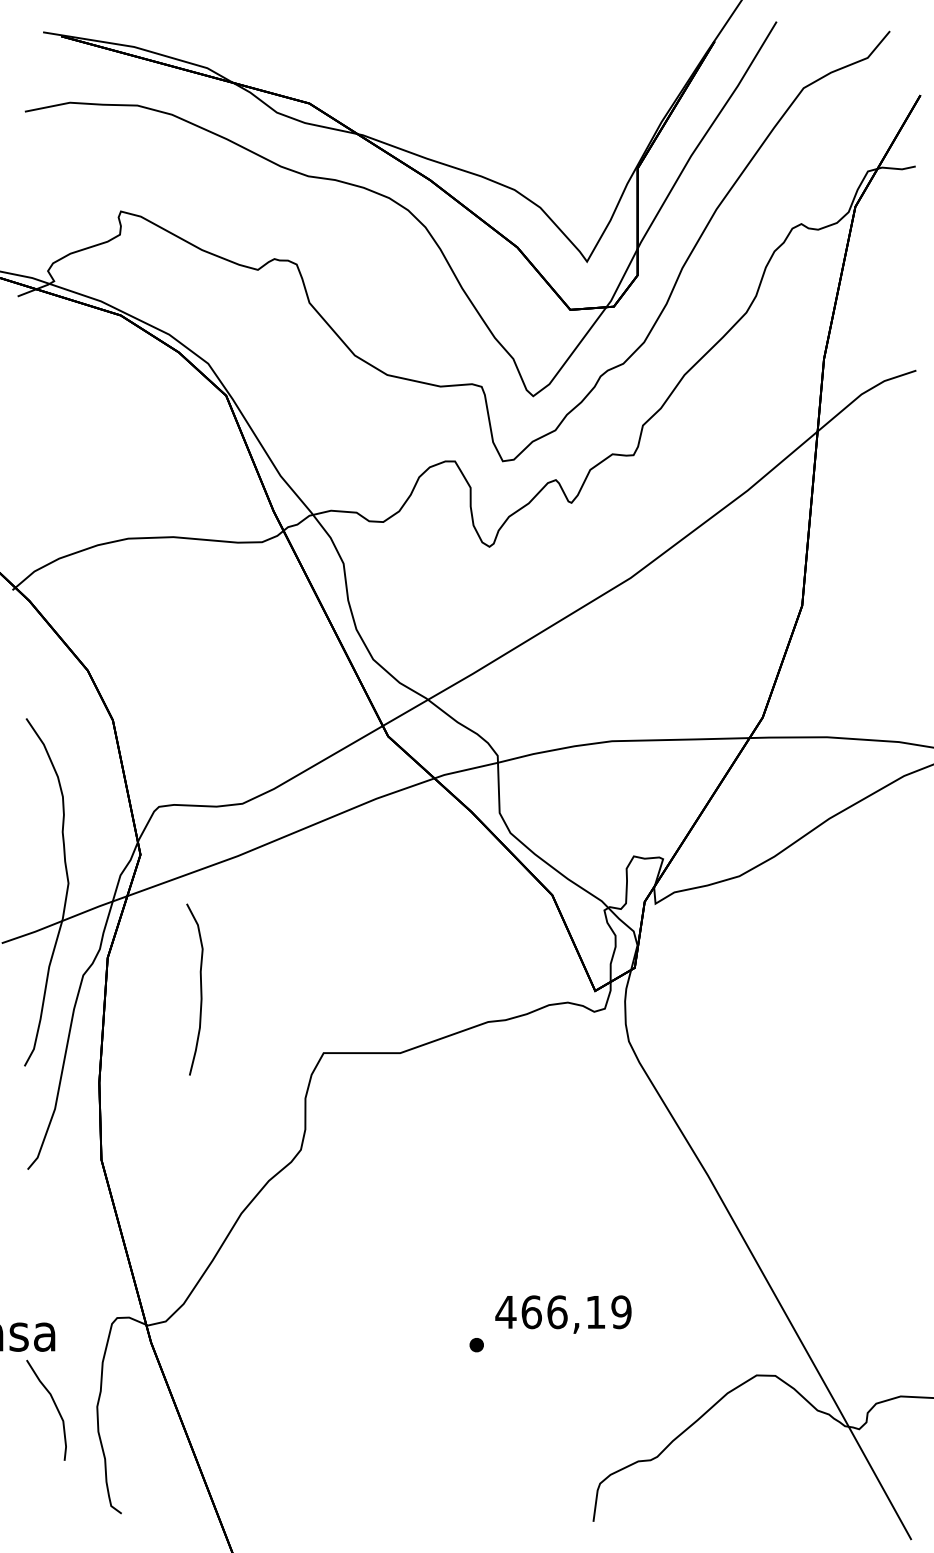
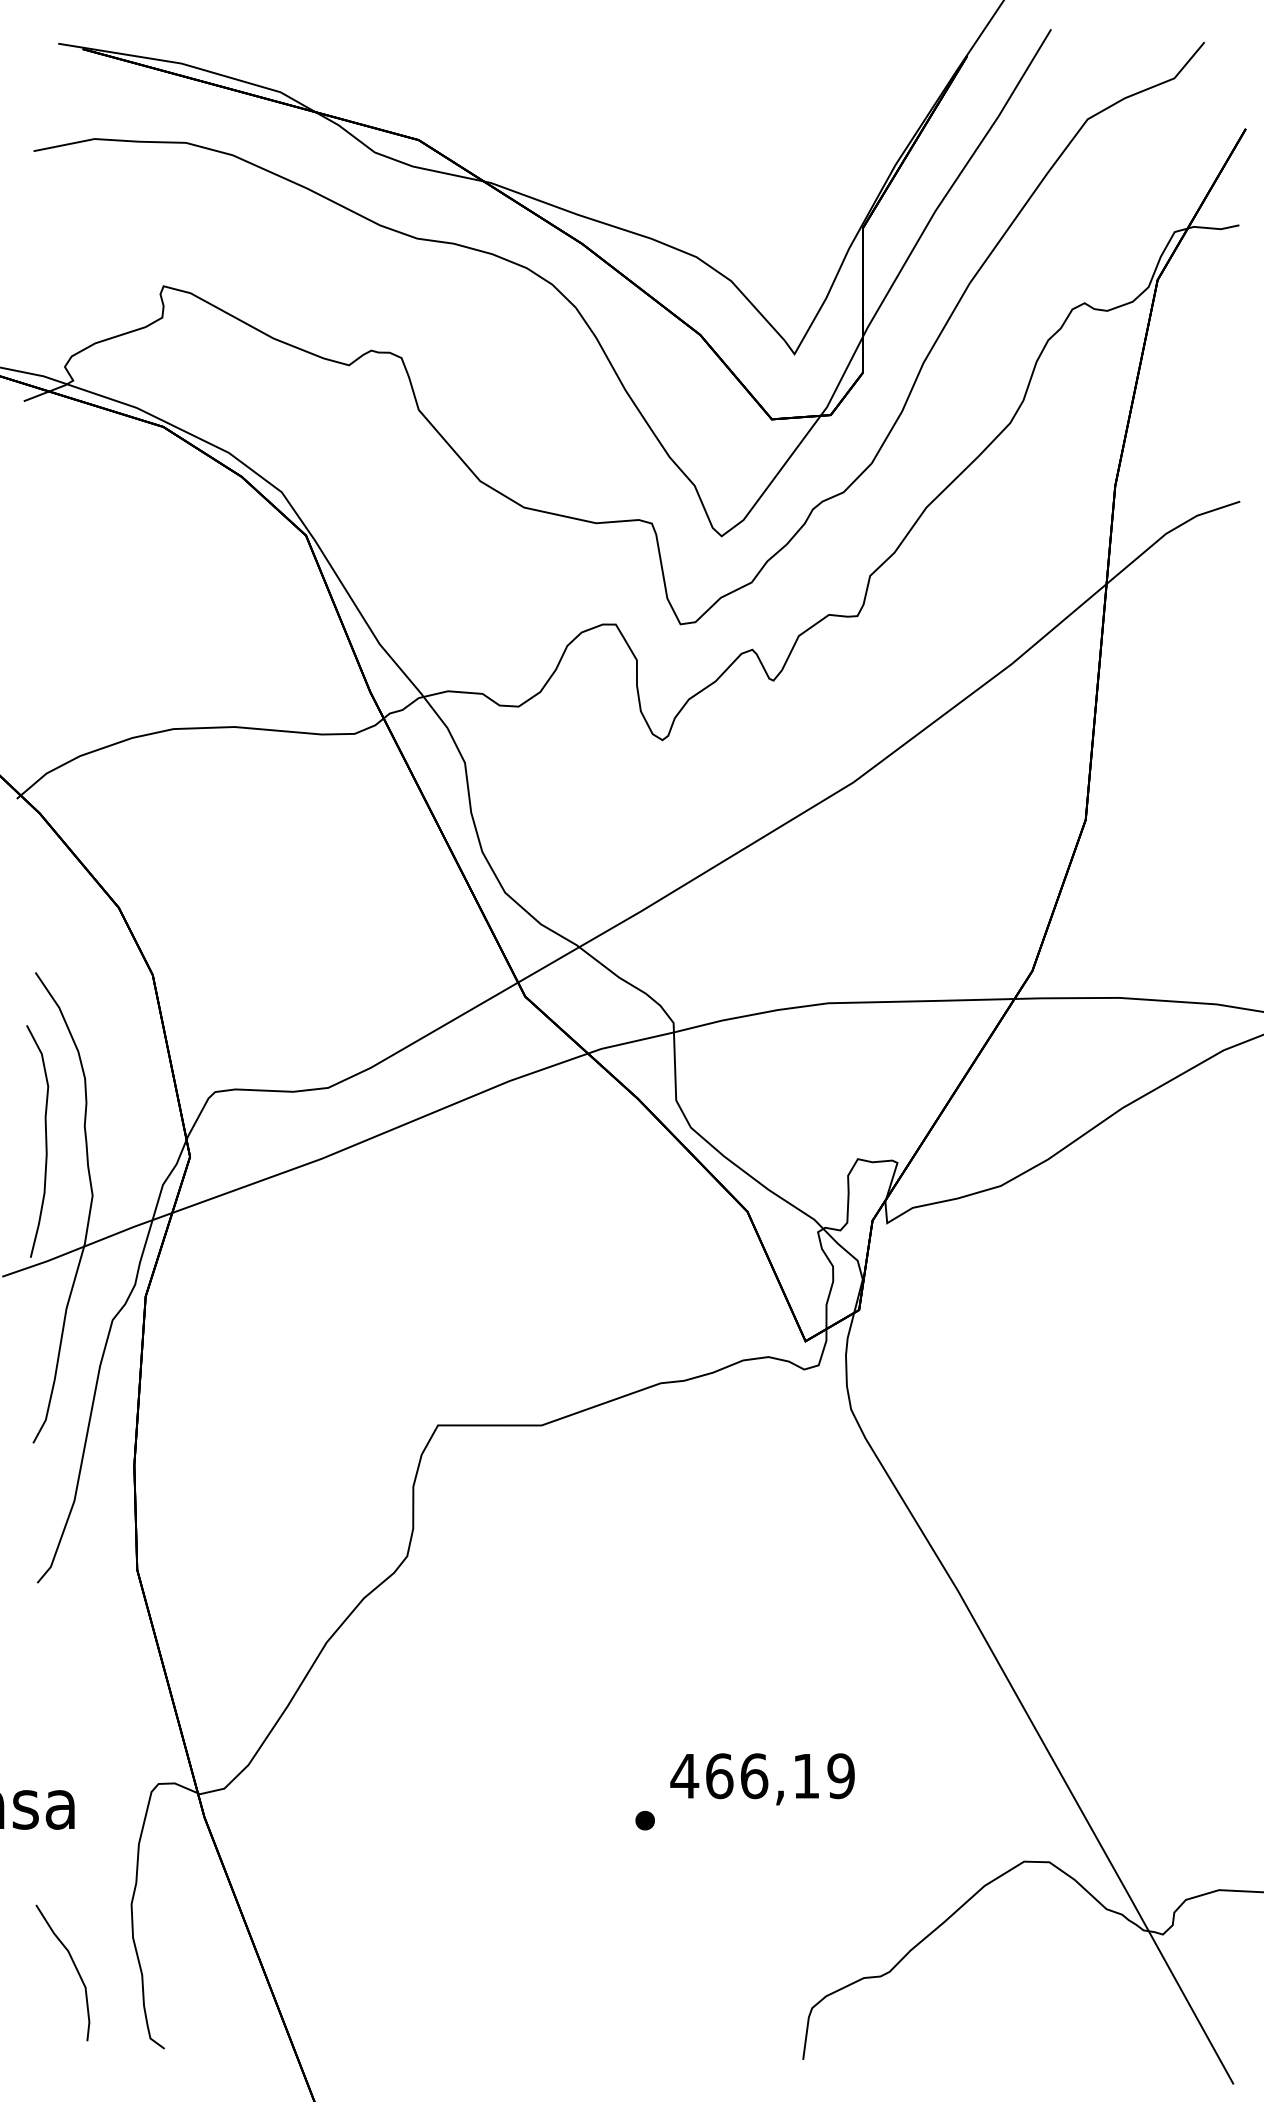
curve: (200, 989) -> (45, 1141), moved
curve: (55, 1405) -> (74, 1966), moved

